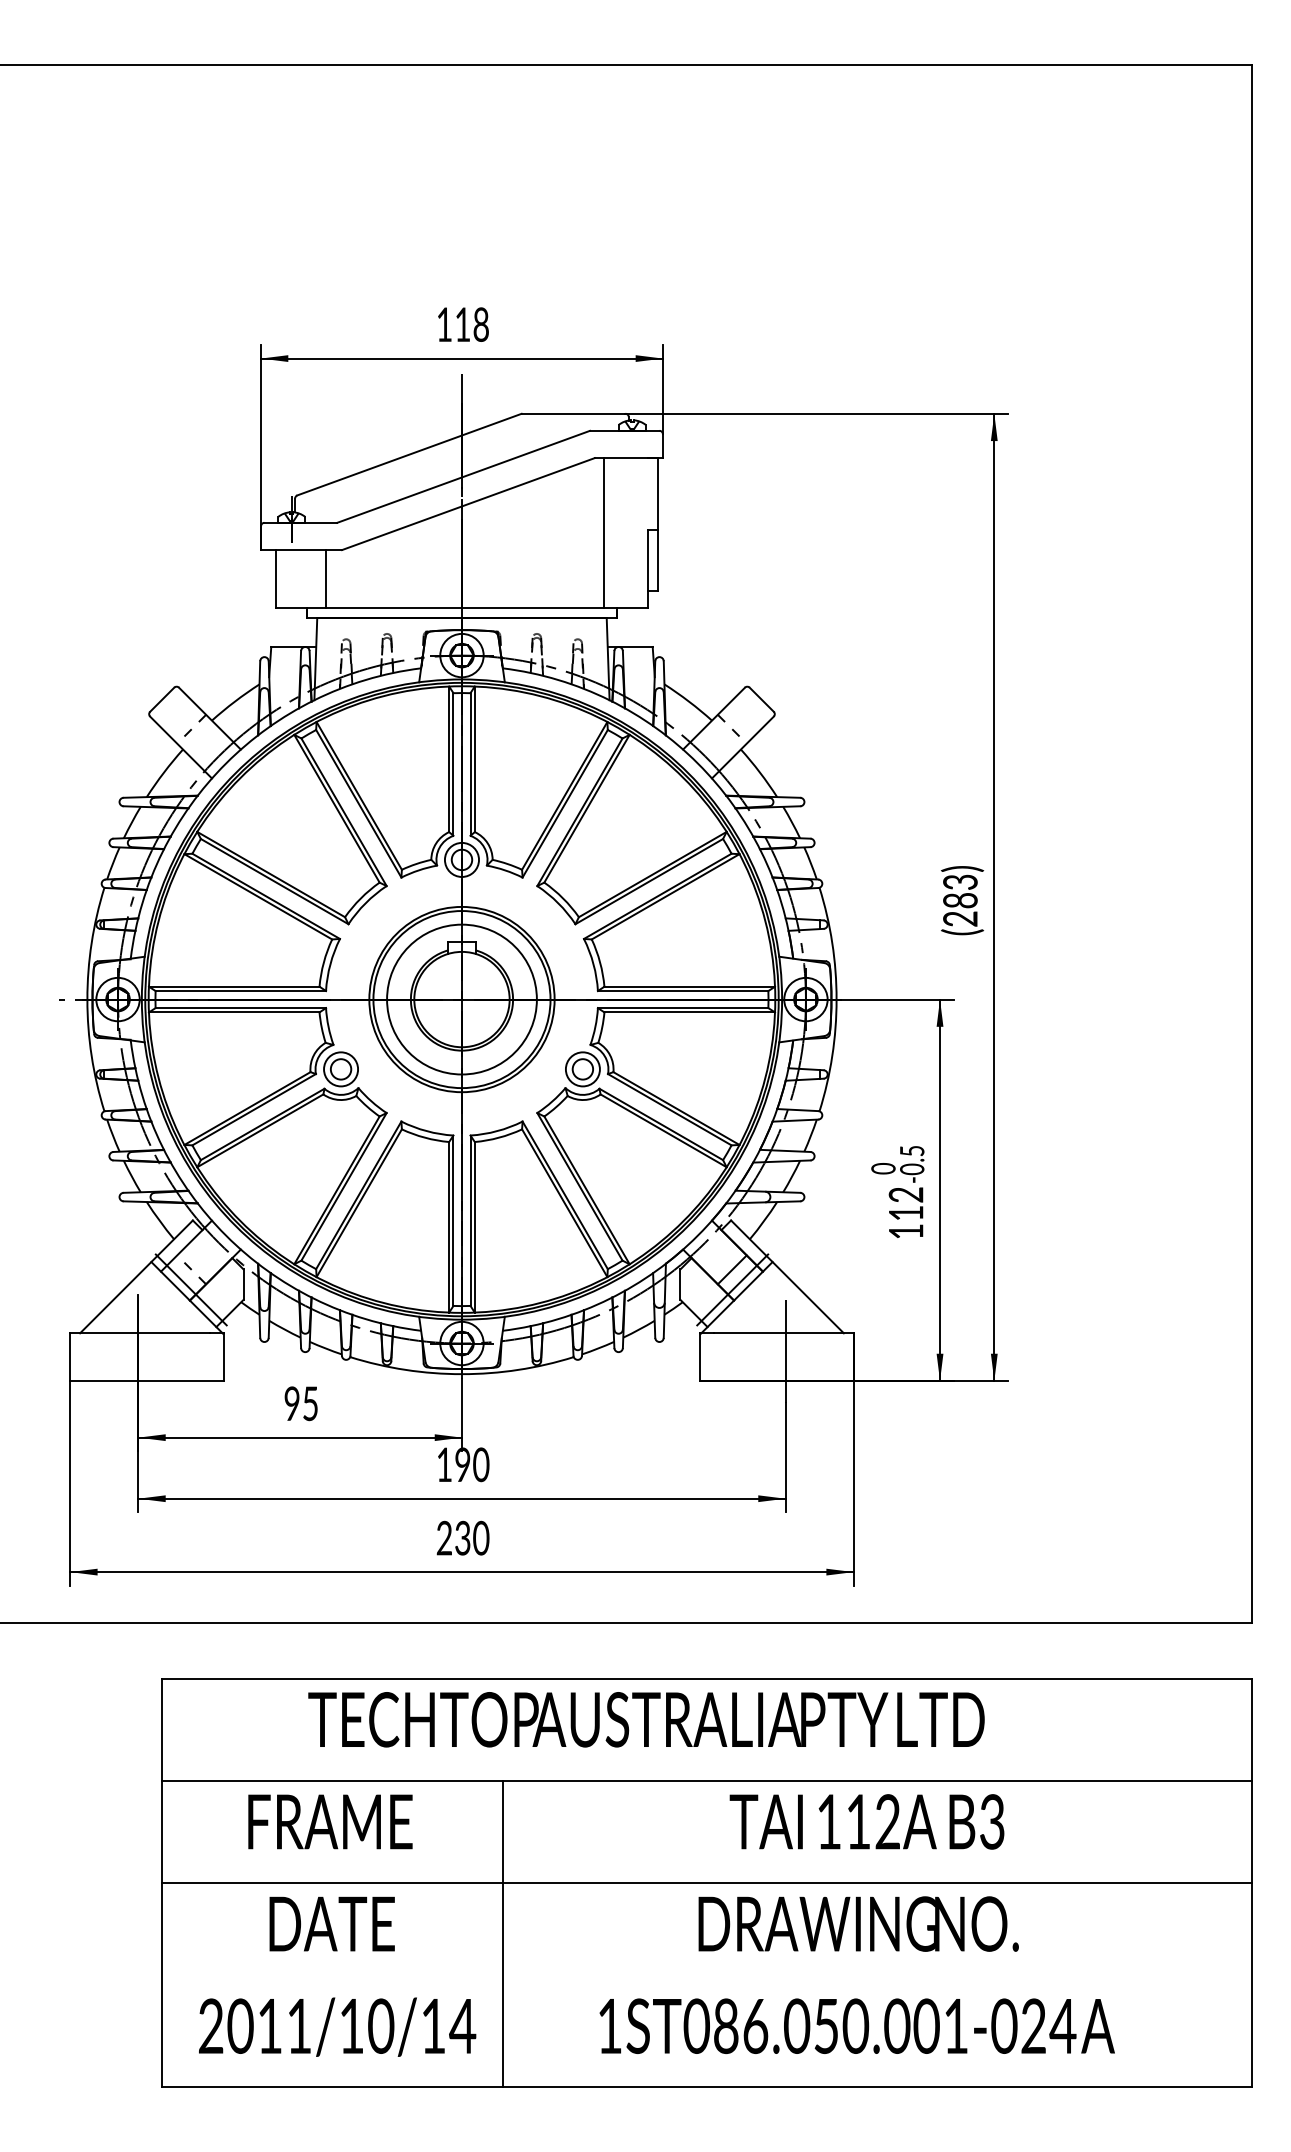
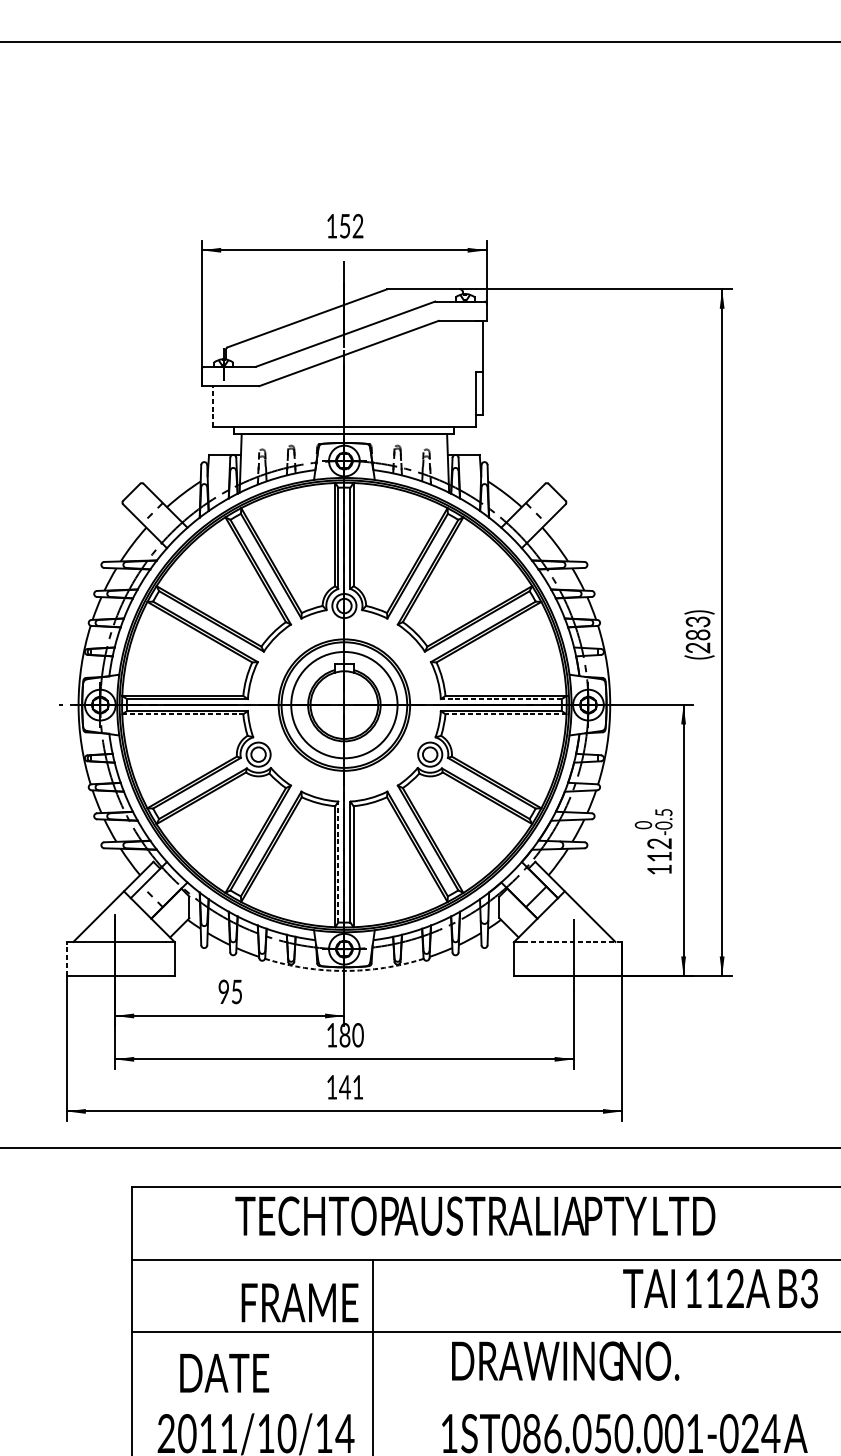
text: (471, 324) -> (351, 226), 118 -> 152
line: (604, 532) -> (445, 373), removed
line: (325, 578) -> (247, 406), removed
line: (276, 579) -> (212, 407), solid -> dashed
line: (682, 991) -> (500, 699), solid -> dashed
line: (234, 1012) -> (182, 714), solid -> dashed
line: (689, 1012) -> (505, 714), solid -> dashed
line: (453, 1220) -> (338, 861), solid -> dashed
line: (188, 1286) -> (150, 908), removed
line: (735, 1286) -> (538, 908), removed
line: (783, 1333) -> (572, 942), solid -> dashed
line: (70, 1357) -> (66, 959), solid -> dashed
arc: (461, 1374) -> (344, 971), solid -> dashed
text: (462, 1466) -> (344, 1036), 190 -> 180
text: (462, 1537) -> (344, 1086), 230 -> 141
text: (330, 1821) -> (300, 1302), moved
text: (866, 1821) -> (720, 1288), moved
text: (331, 1923) -> (224, 1372), moved
text: (858, 1923) -> (565, 1360), moved

